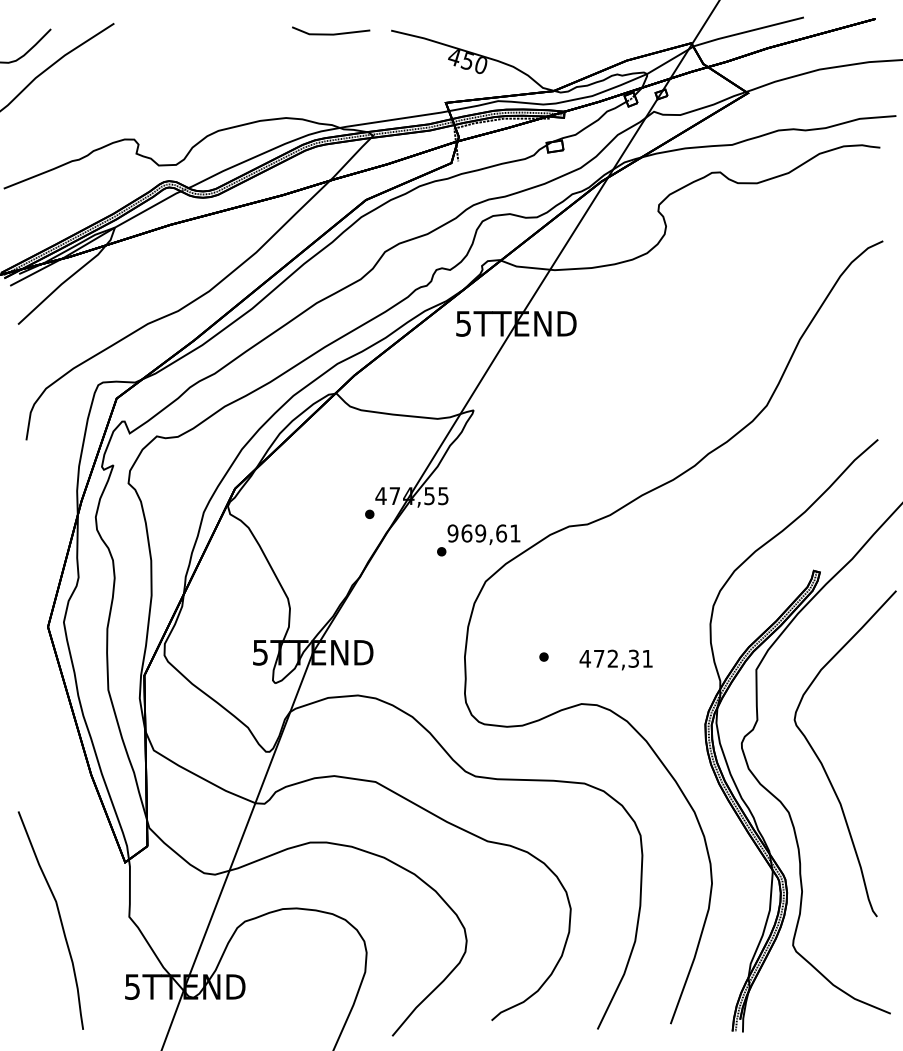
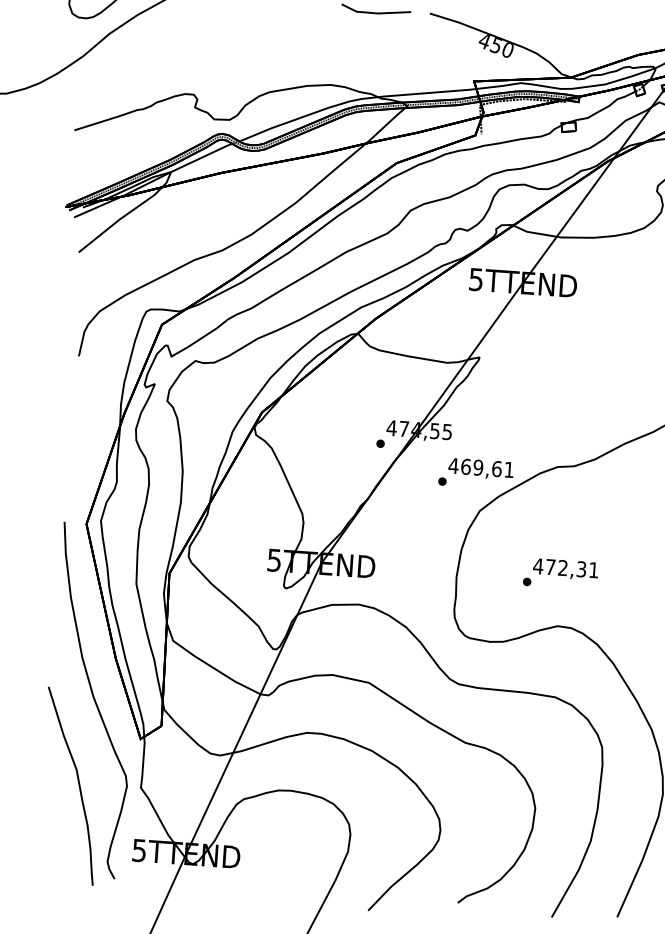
text: (452, 533) -> (453, 465), 969,61 -> 469,61
text: (615, 659) -> (565, 568), moved
curve: (69, 822) -> (93, 699), added

